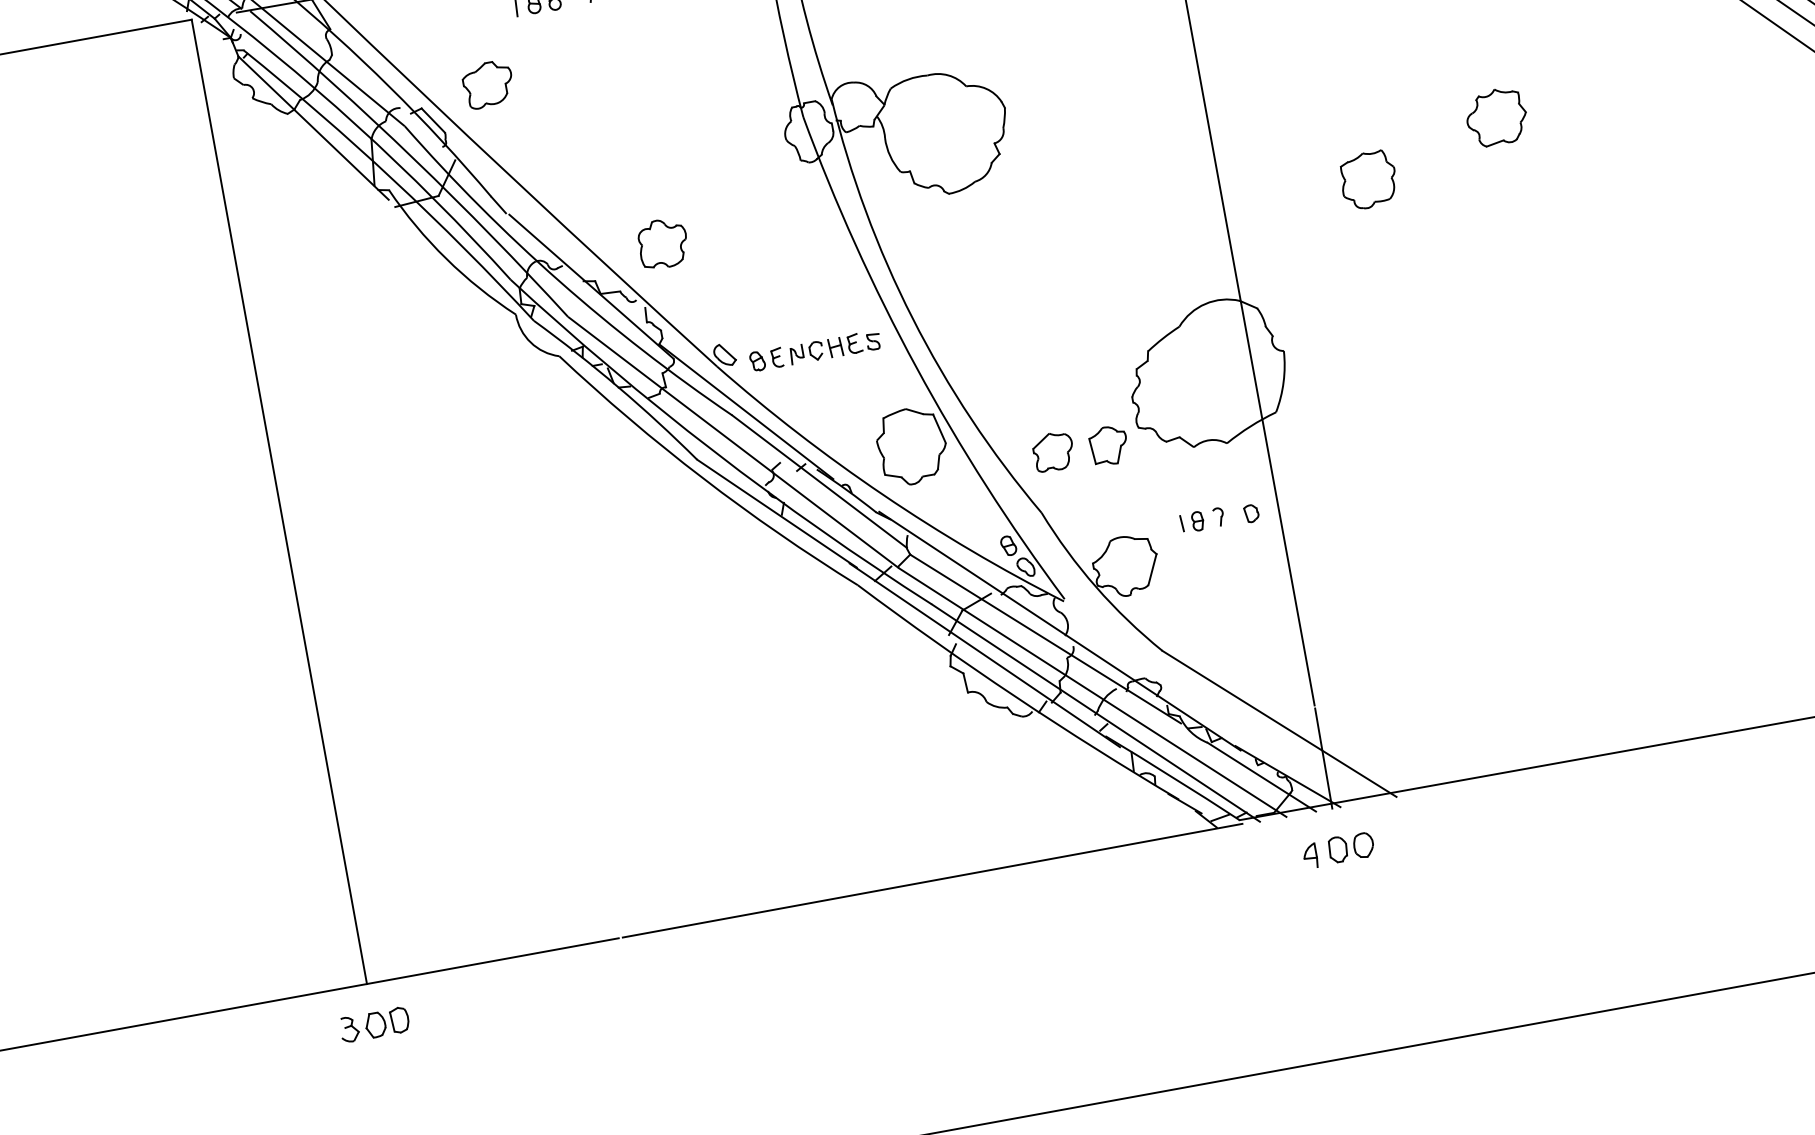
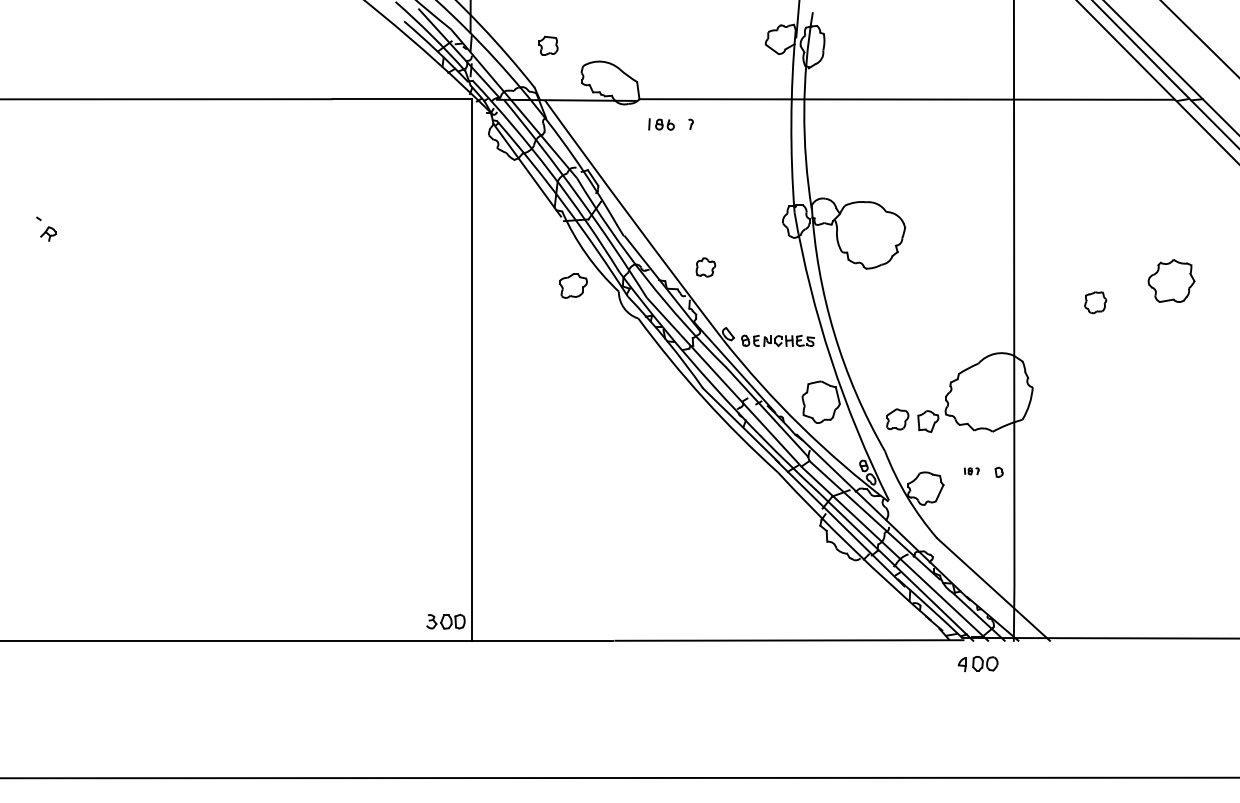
part: (488, 84) -> (573, 285), moved
part: (1496, 117) -> (1171, 281), size x1.4
part: (1368, 179) -> (1095, 302), size x0.7
part: (662, 243) -> (705, 267), size x0.7
part: (1202, 520) -> (971, 471), size x0.6
part: (1337, 849) -> (977, 663), moved
part: (373, 1024) -> (445, 621), moved

